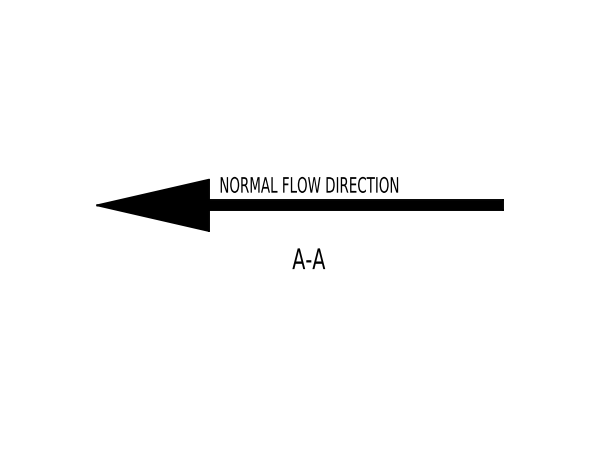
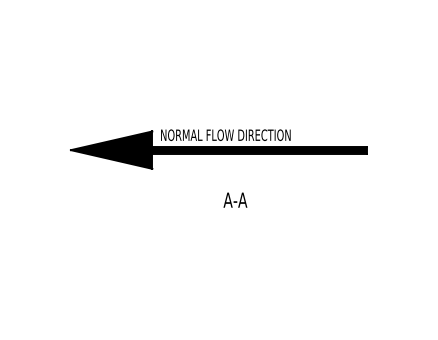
text: (308, 257) -> (235, 199), moved

